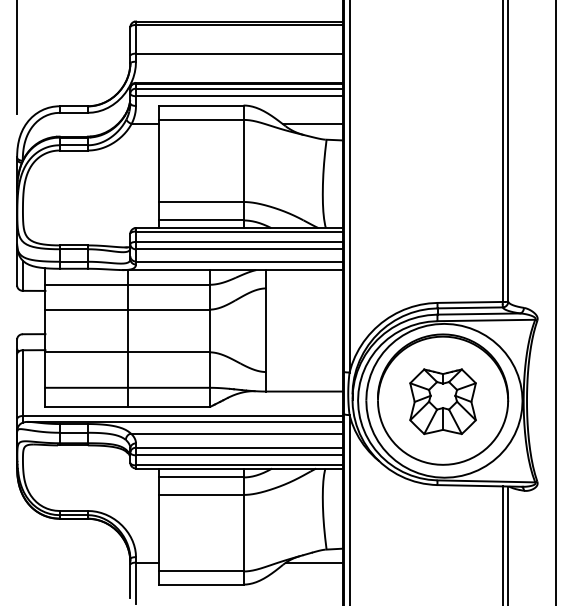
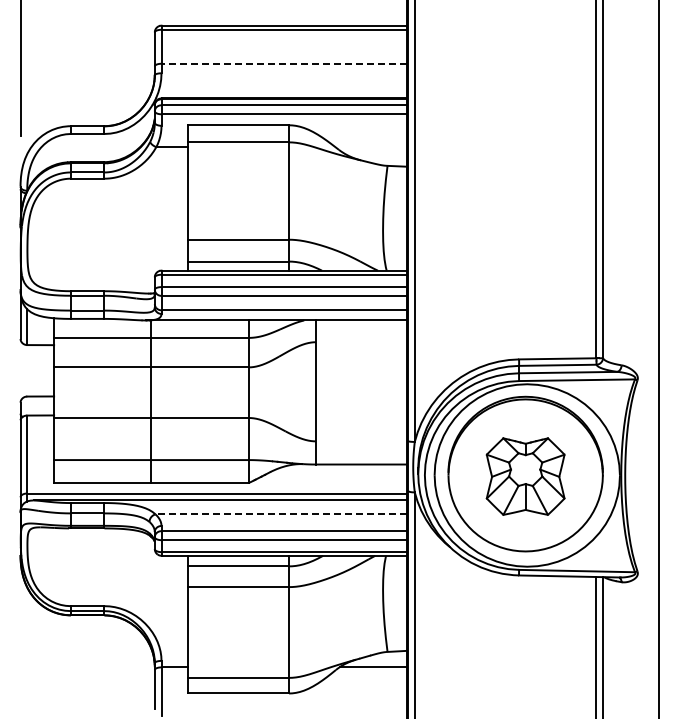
line: (239, 53) -> (284, 63), solid -> dashed
line: (312, 124) -> (370, 147), removed
line: (237, 433) -> (281, 514), solid -> dashed

